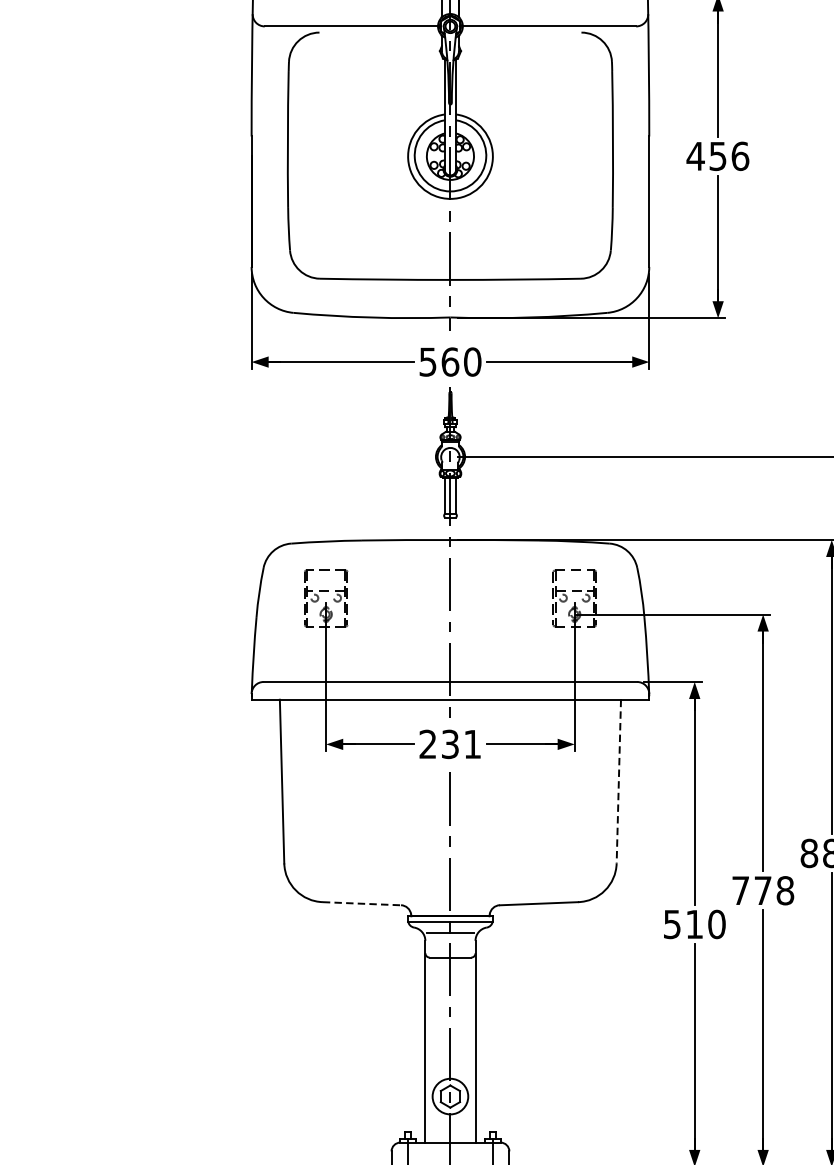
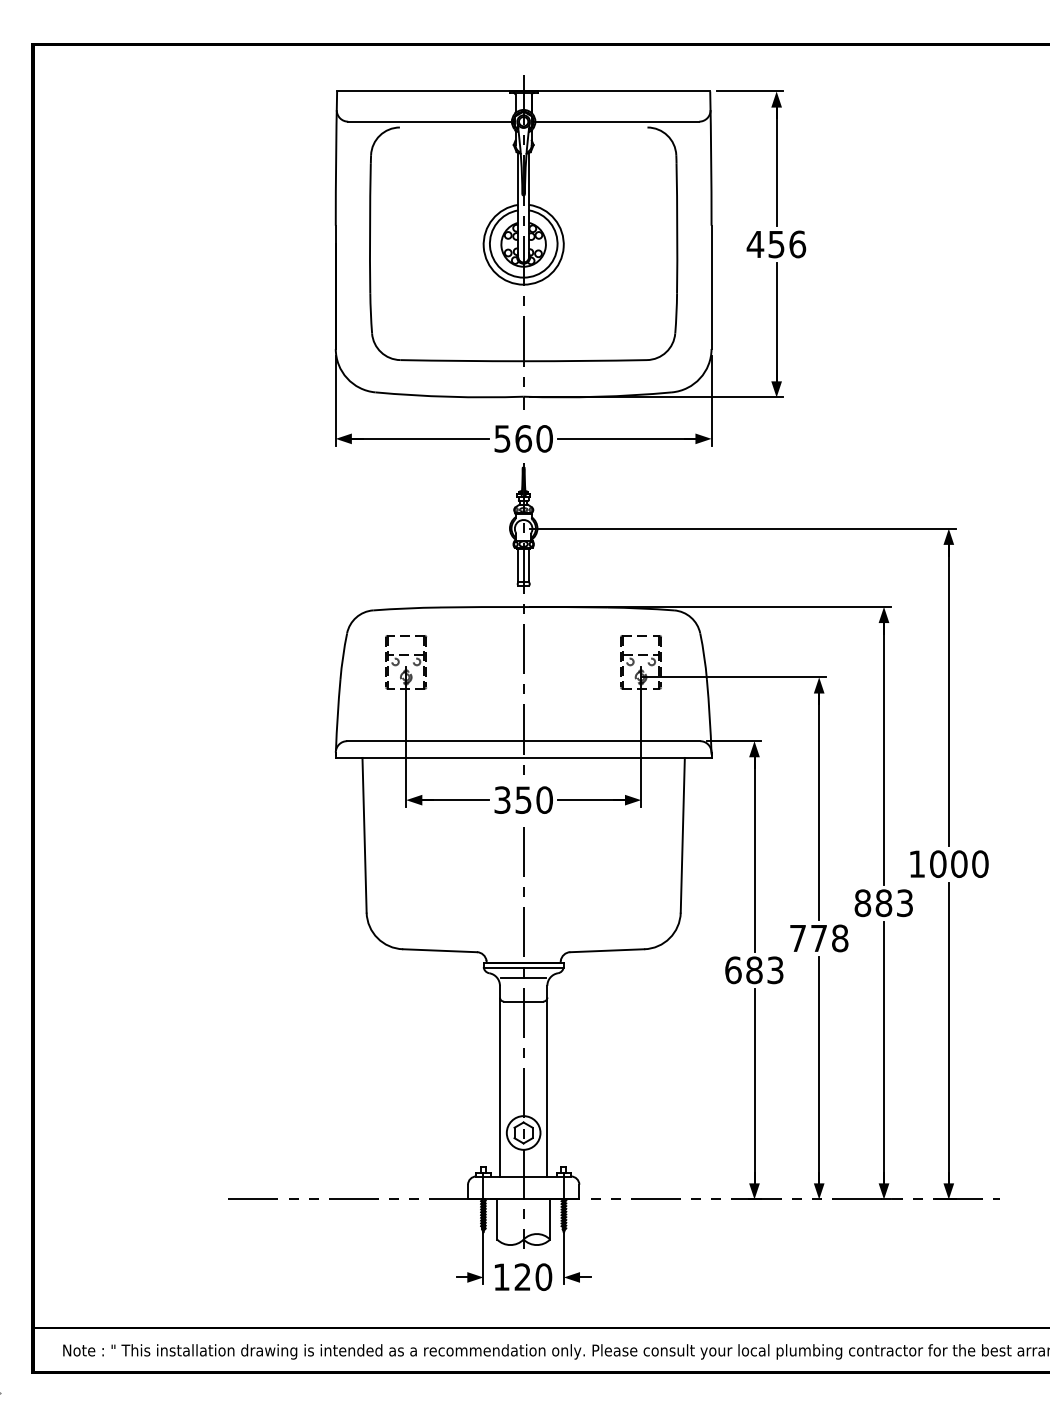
text: (450, 743) -> (523, 799), 231 -> 350
line: (618, 781) -> (682, 835), dashed -> solid
line: (362, 903) -> (440, 950), dashed -> solid
text: (694, 924) -> (754, 970), 510 -> 683

